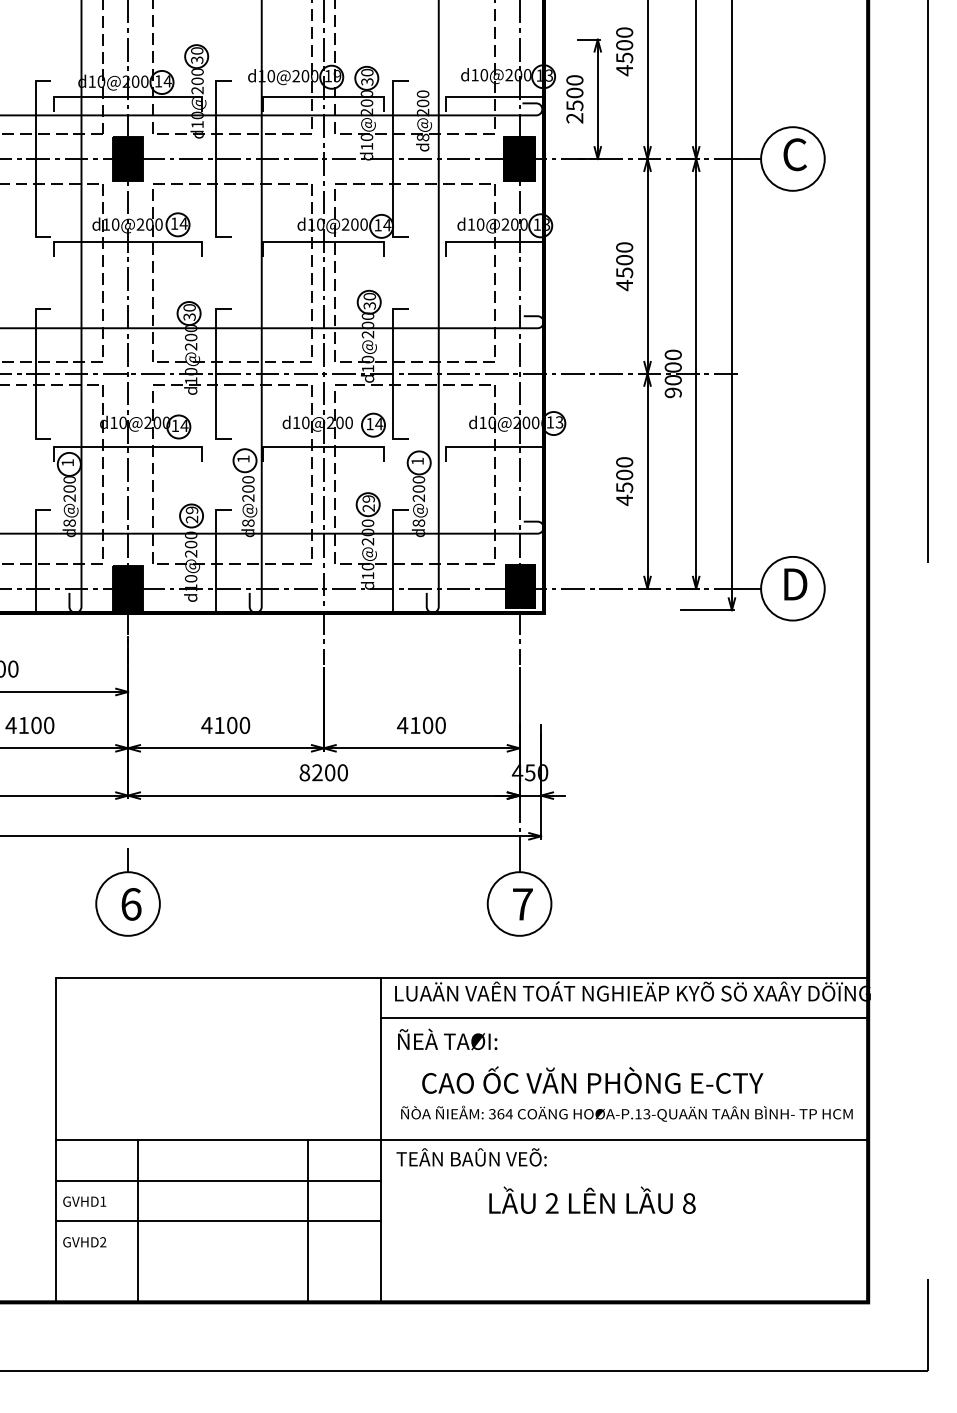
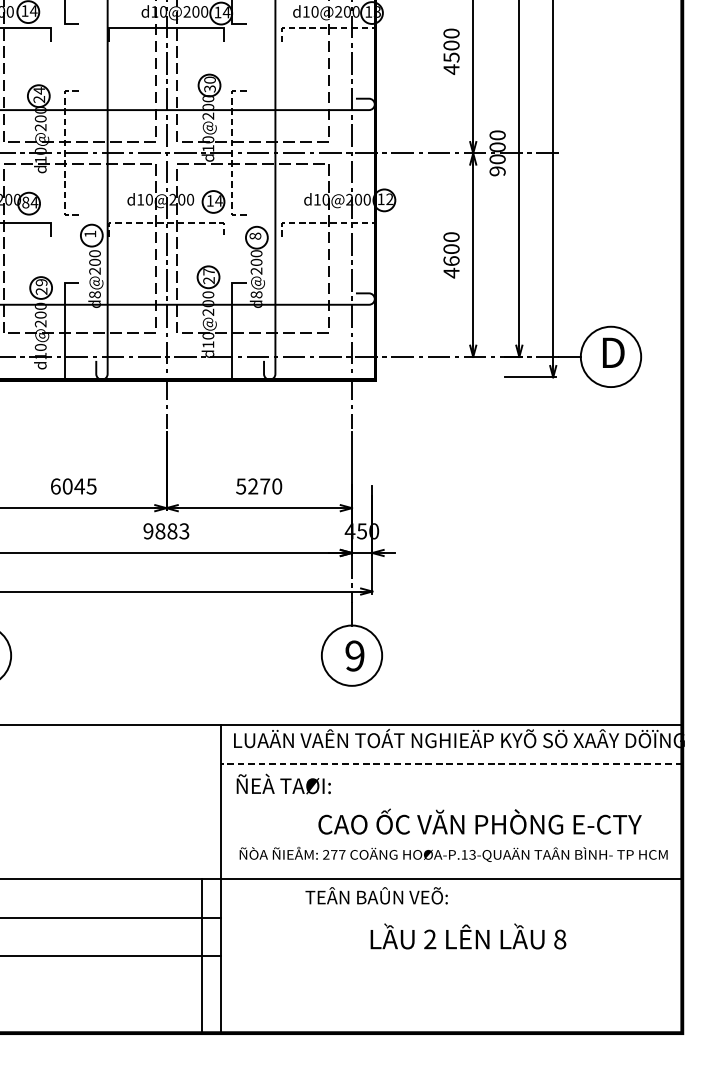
line: (494, 241) -> (328, 27), solid -> dashed
text: (189, 311) -> (39, 94), 30 -> 24
line: (216, 373) -> (64, 152), solid -> dashed
line: (393, 373) -> (232, 152), solid -> dashed
text: (559, 423) -> (389, 200), 13 -> 12
text: (175, 425) -> (25, 202), 14 -> 84
line: (323, 447) -> (166, 223), solid -> dashed
line: (494, 447) -> (328, 223), solid -> dashed
text: (417, 461) -> (255, 236), 1 -> 8
text: (624, 487) -> (451, 261), 4500 -> 4600
text: (368, 498) -> (208, 271), 29 -> 27
fill: (519, 585) -> (351, 353), removed
text: (225, 725) -> (73, 486), 4100 -> 6045
text: (414, 725) -> (252, 486), 4100 -> 5270
text: (323, 772) -> (166, 531), 8200 -> 9883
text: (522, 904) -> (354, 656), 7 -> 9
line: (624, 1018) -> (451, 764), solid -> dashed
text: (592, 1079) -> (479, 821), moved
text: (500, 1114) -> (333, 855), 364 -> 277
text: (471, 1157) -> (376, 895), moved
text: (592, 1199) -> (468, 935), moved
line: (308, 1221) -> (202, 956), moved

